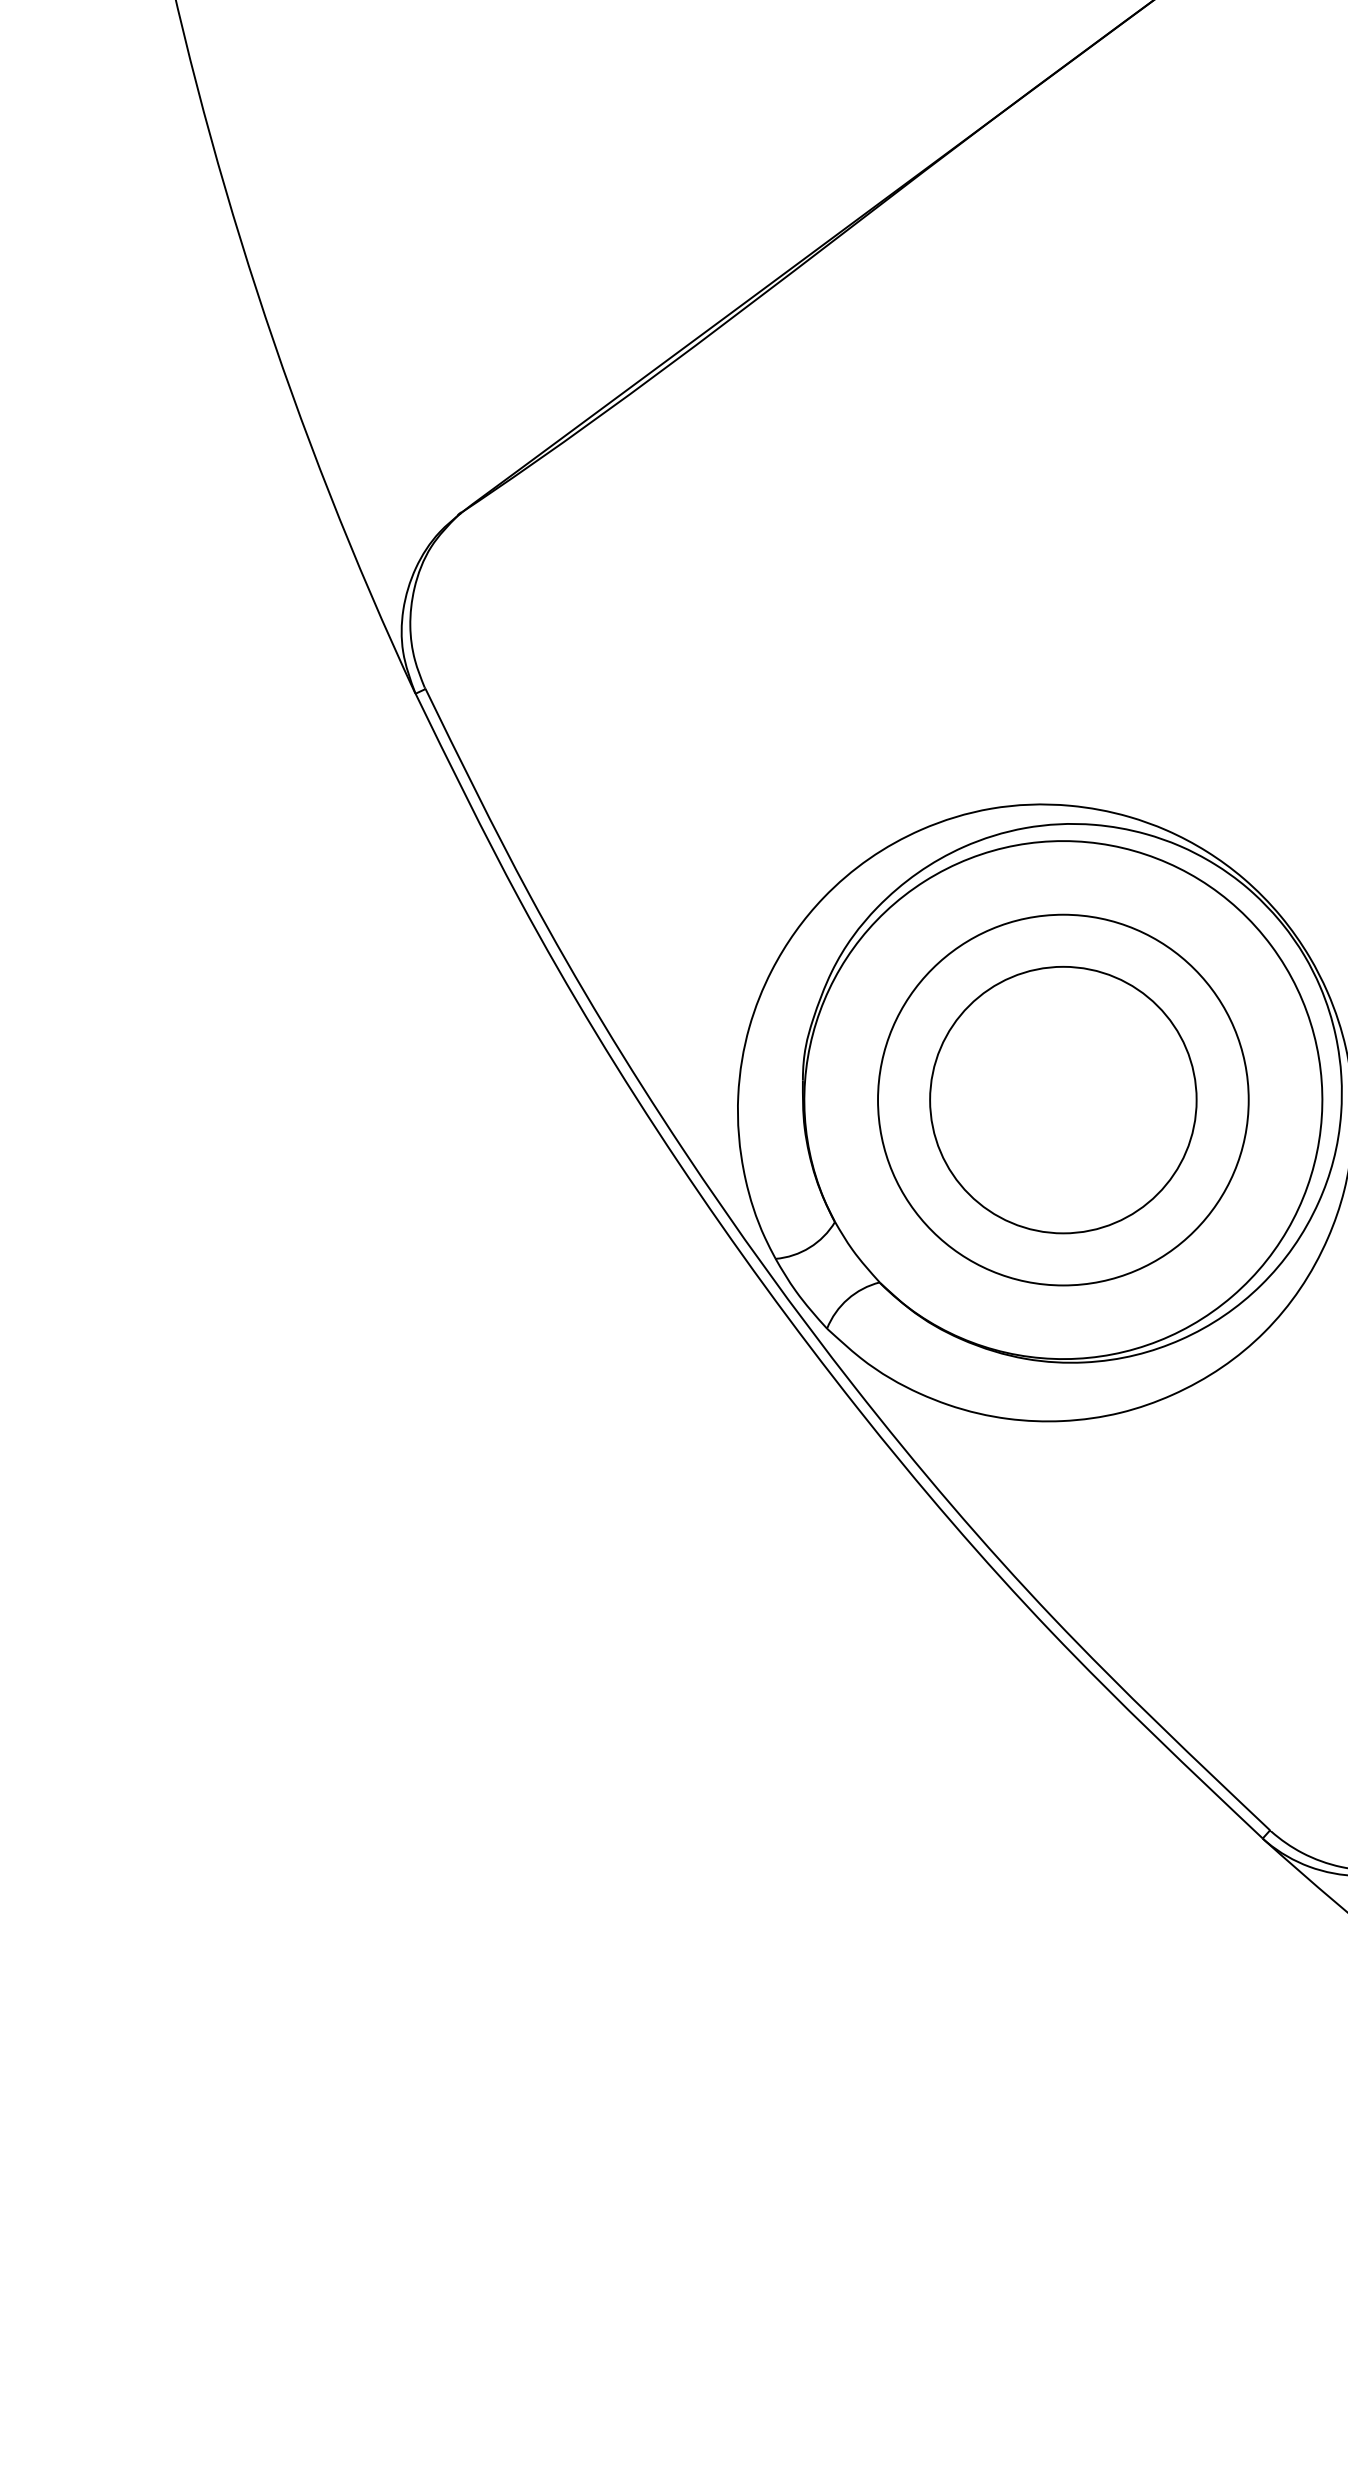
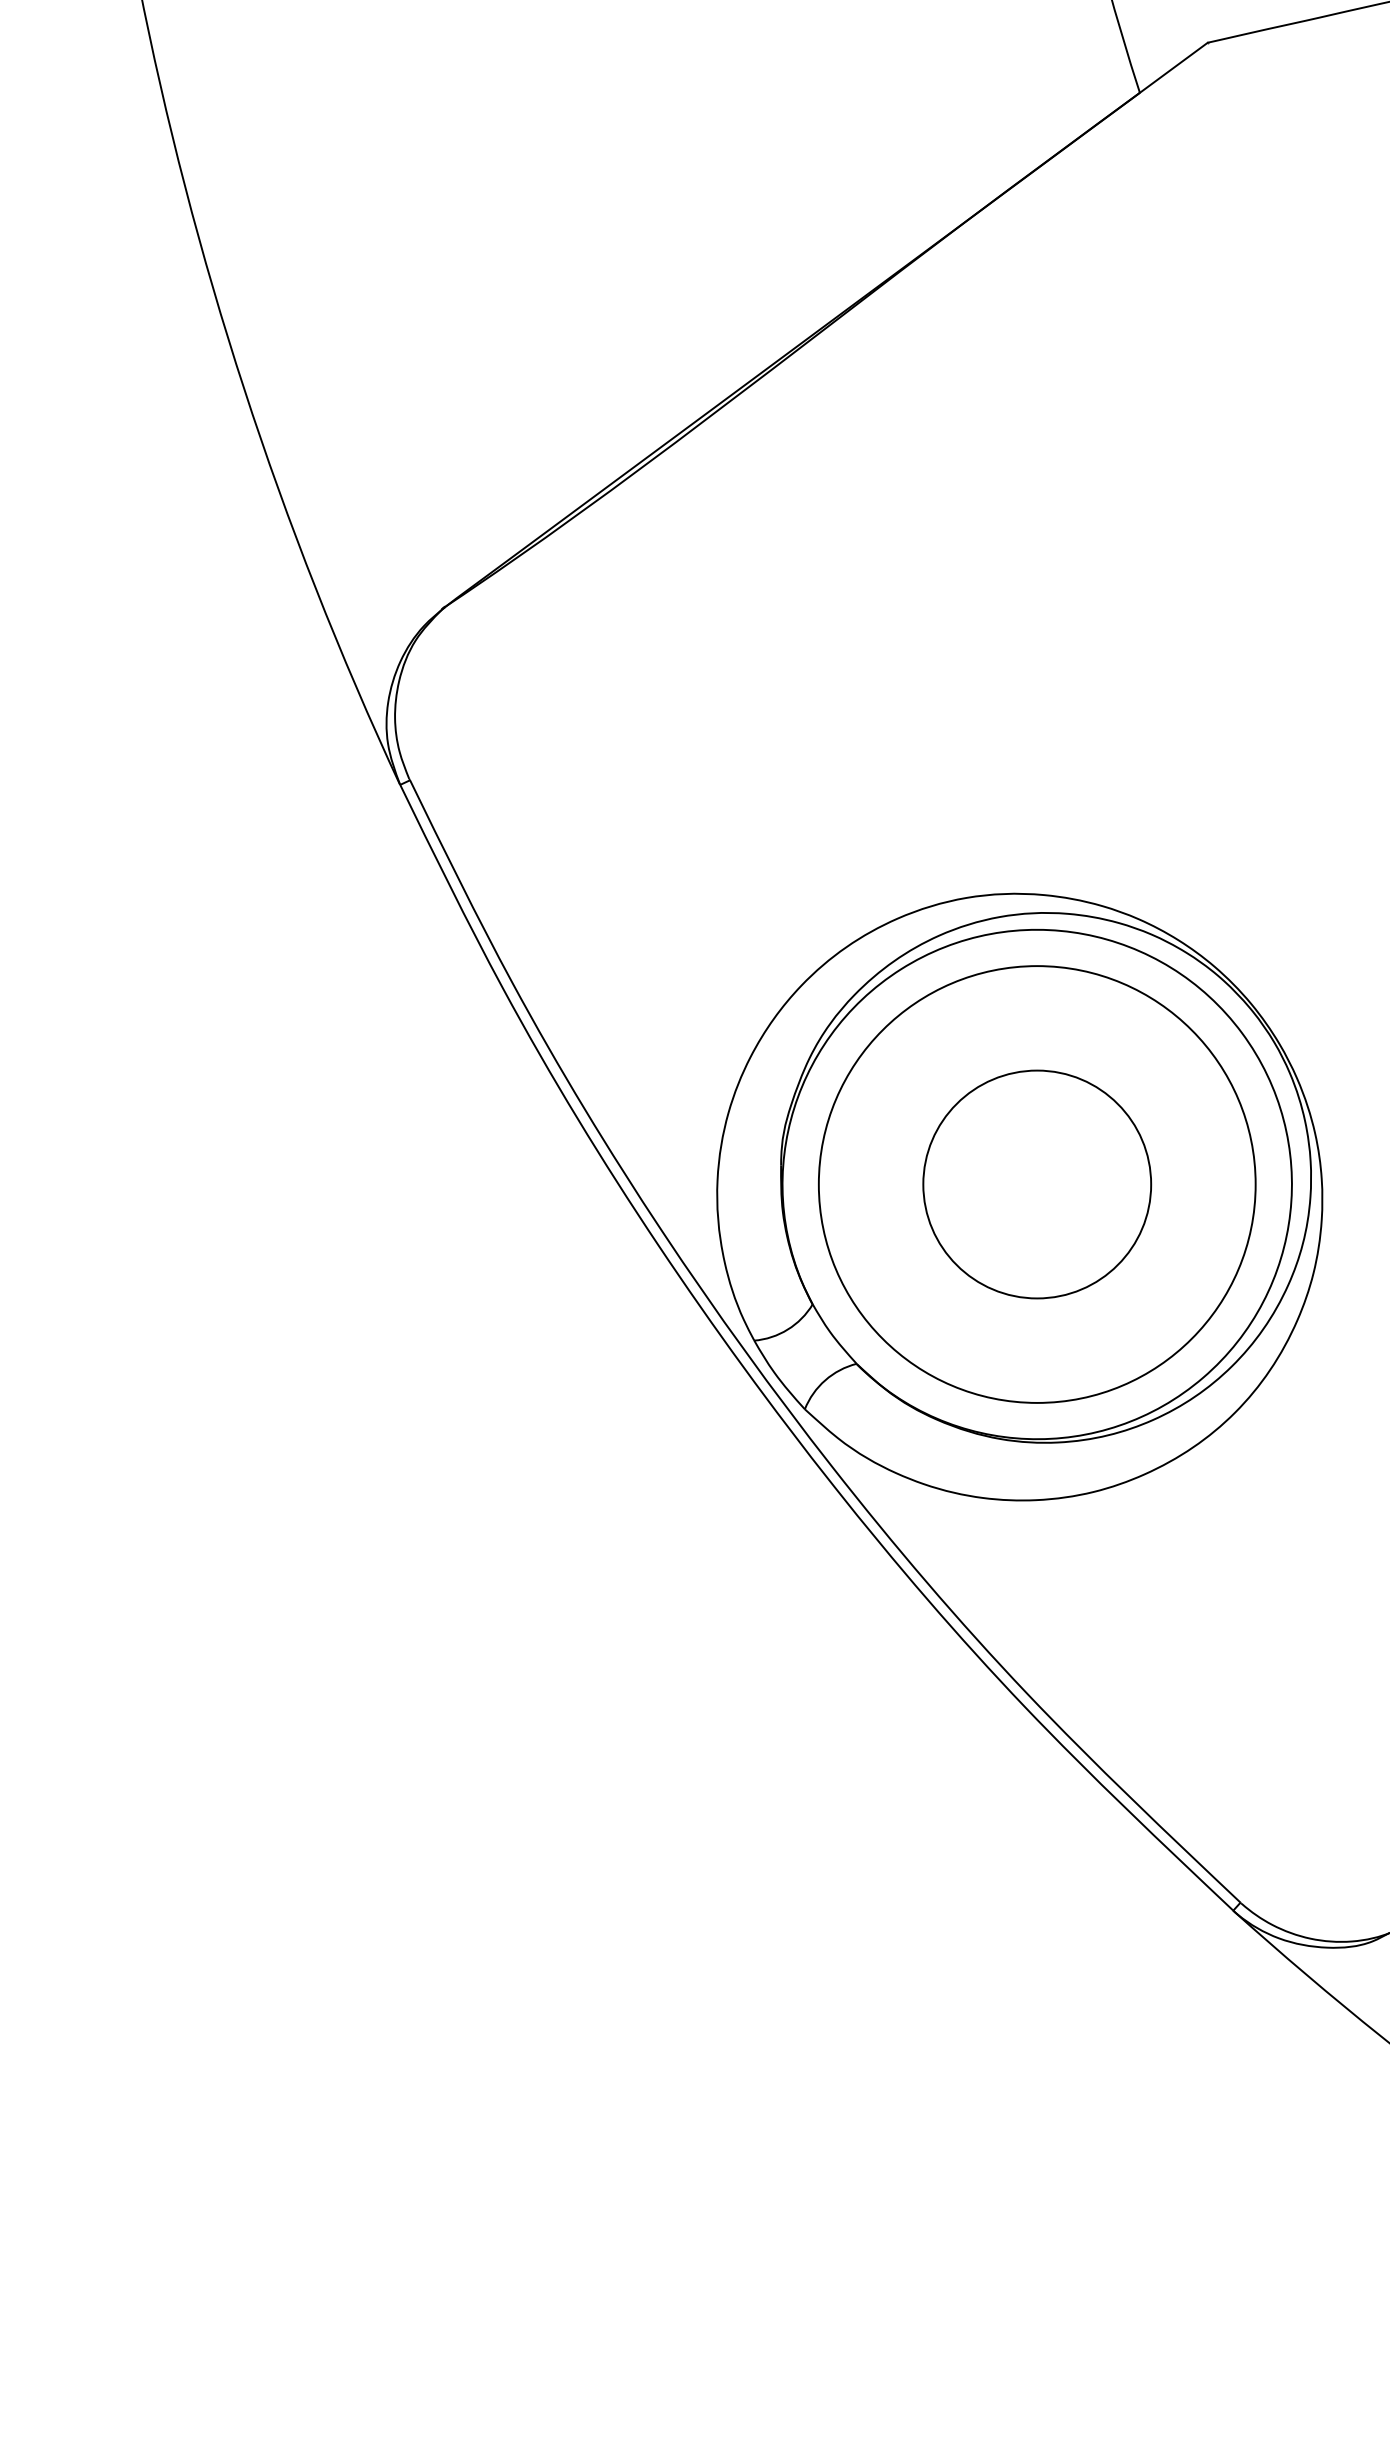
circle: (1062, 1100) -> (1036, 1184), size x1.67
circle: (1063, 1100) -> (1037, 1184), size x0.62

